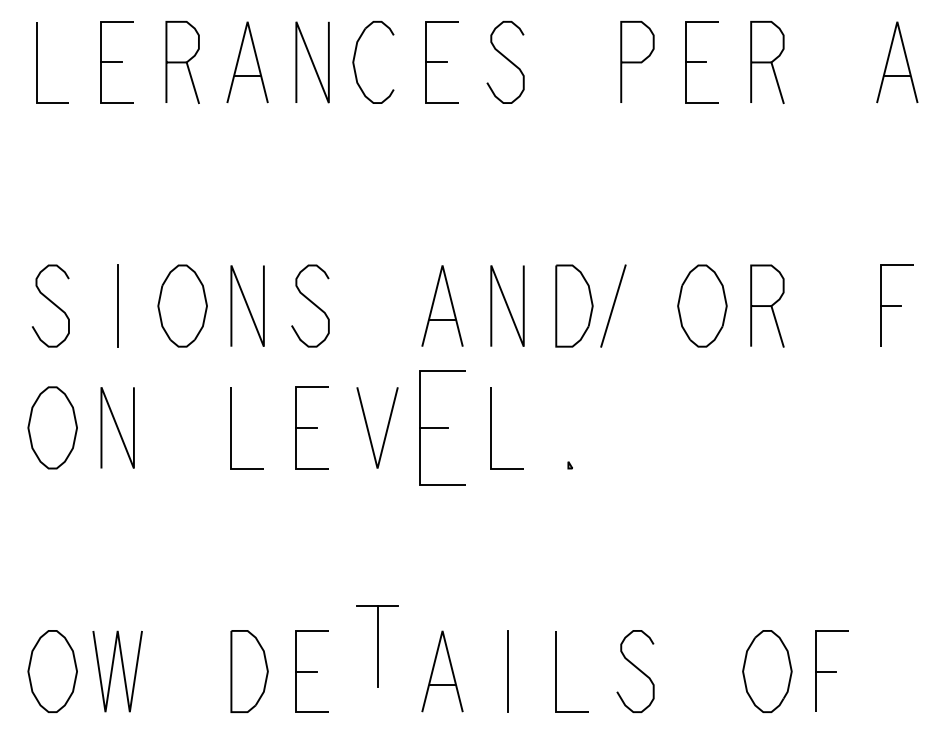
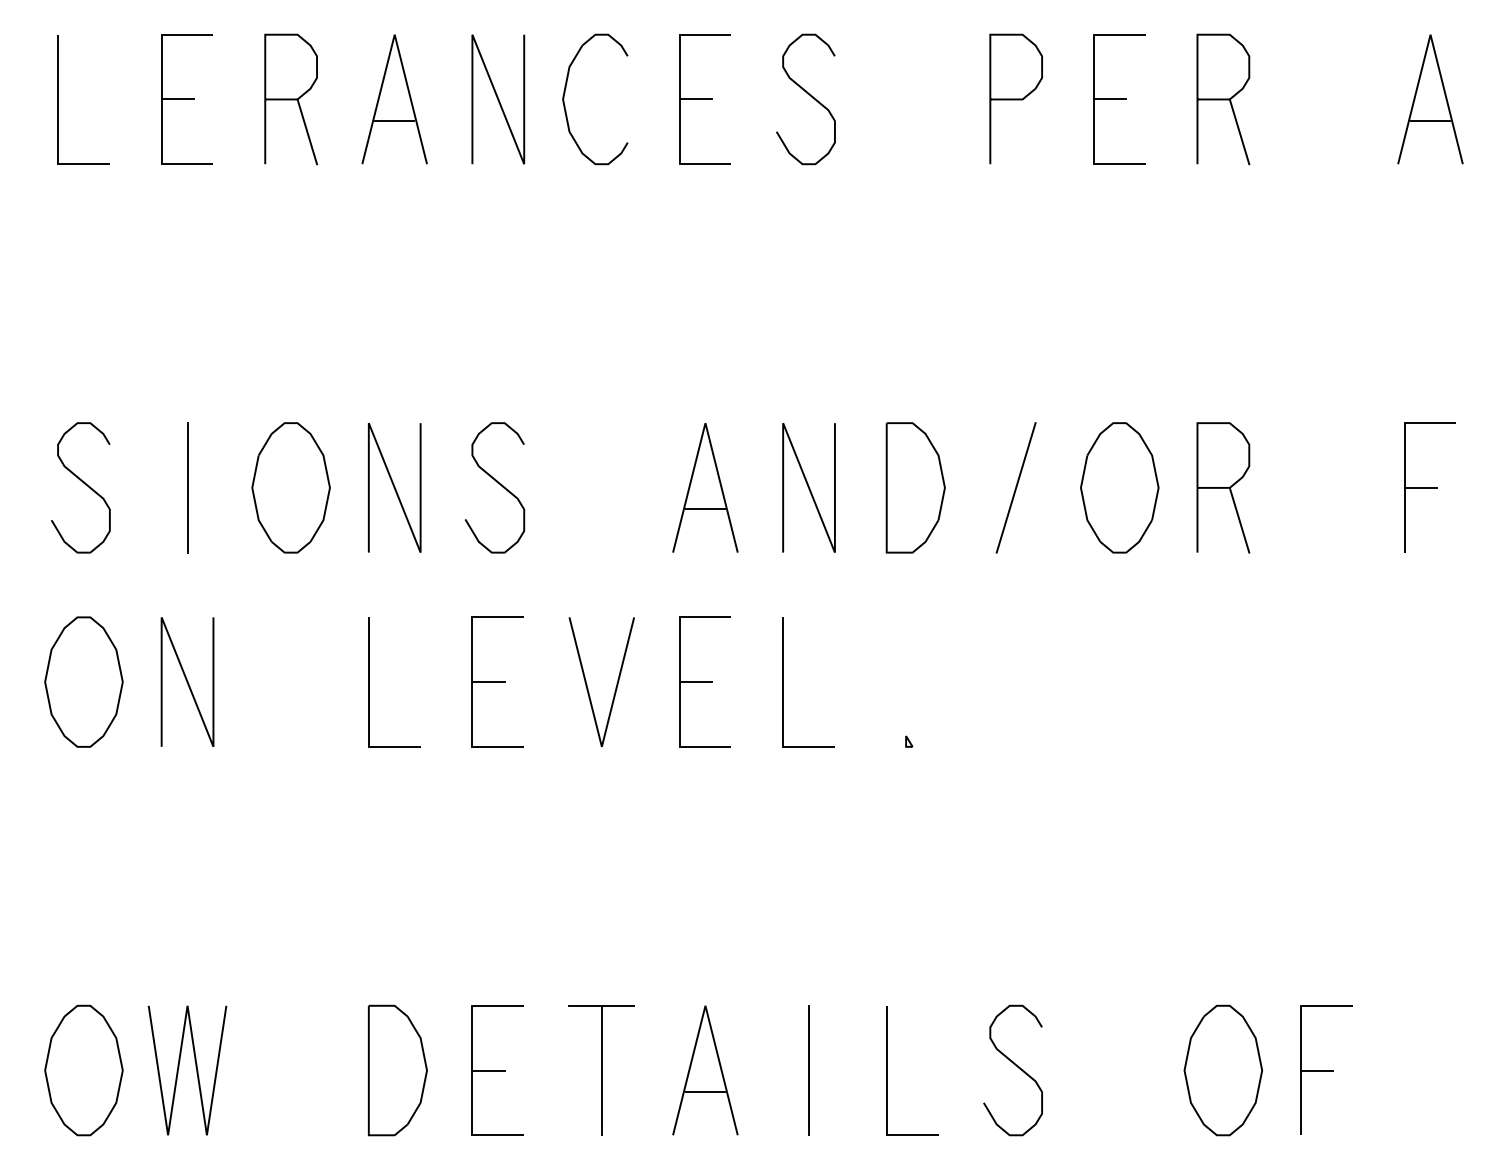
line: (613, 305) -> (1016, 486), moved
part: (441, 427) -> (703, 681), size x0.71
part: (377, 646) -> (601, 1070), moved

